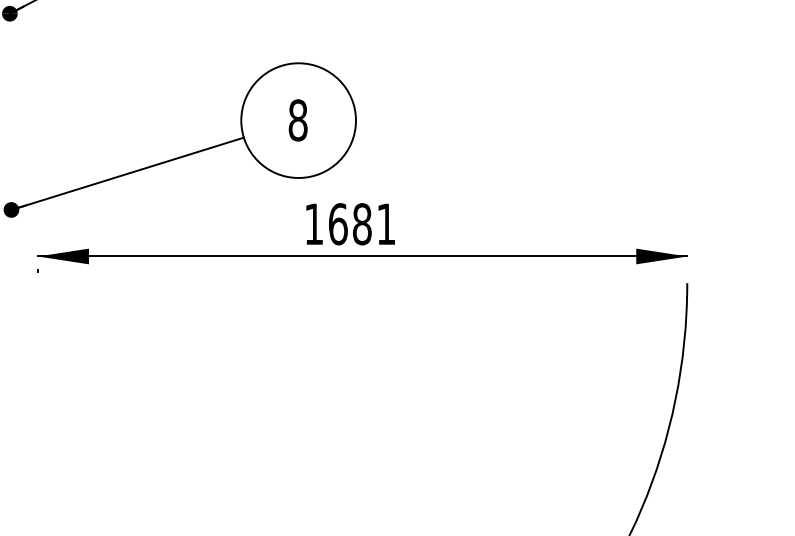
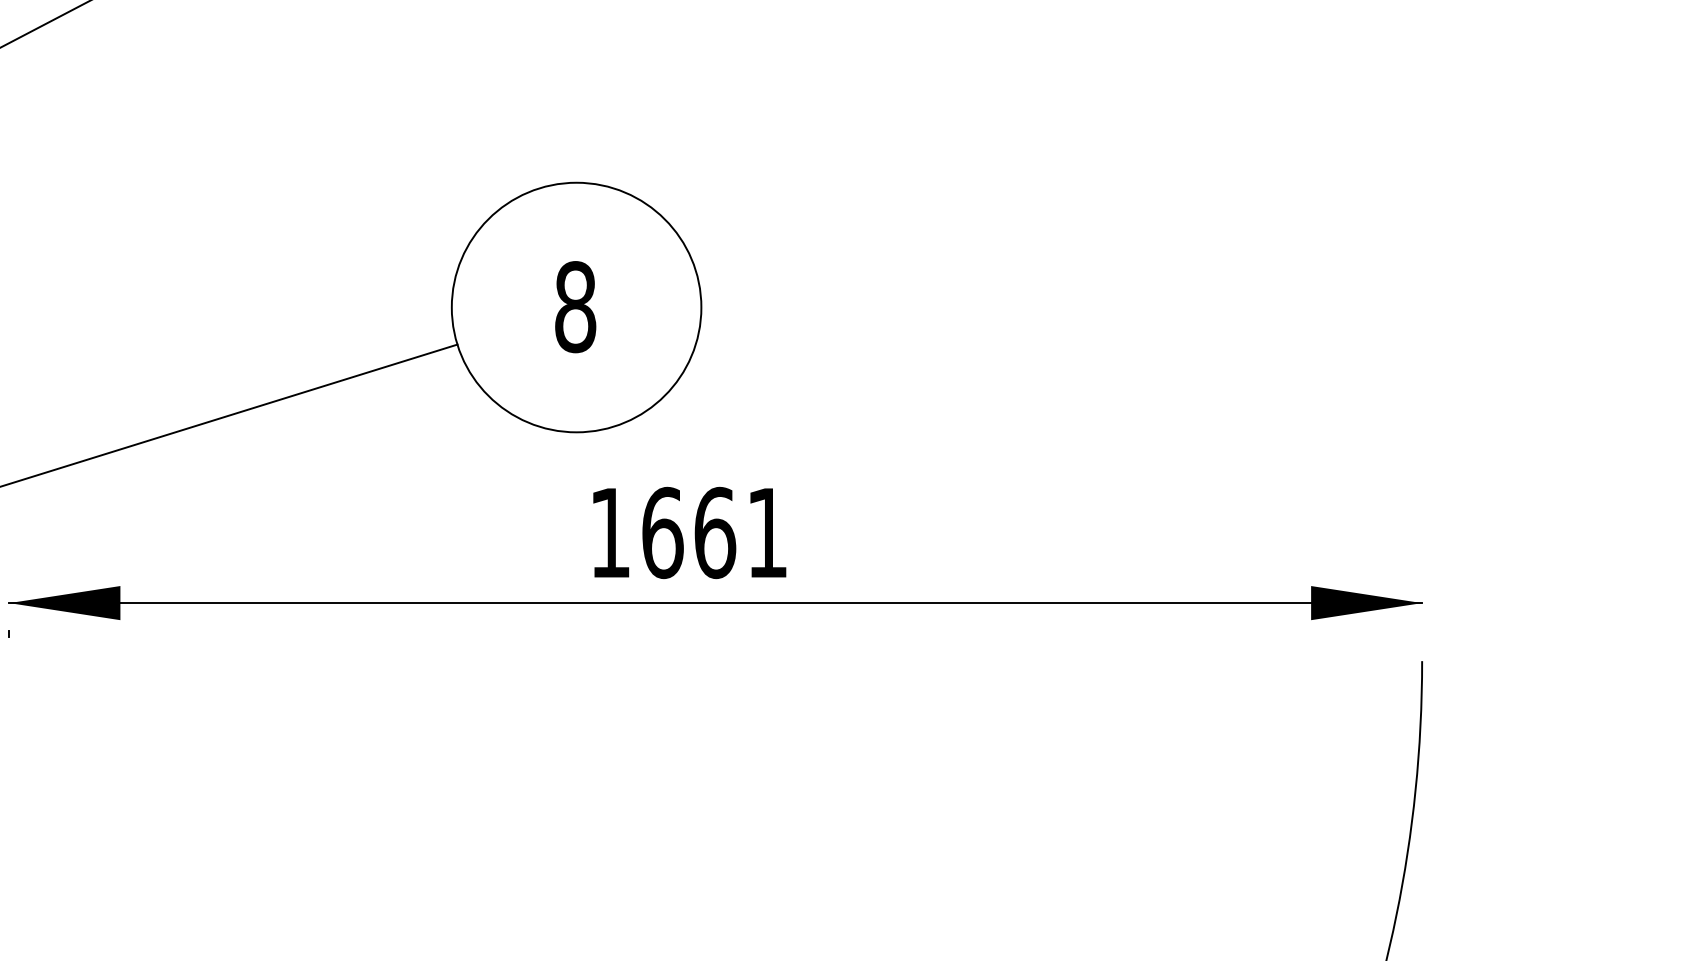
text: (362, 224) -> (715, 533), 1681 -> 1661

